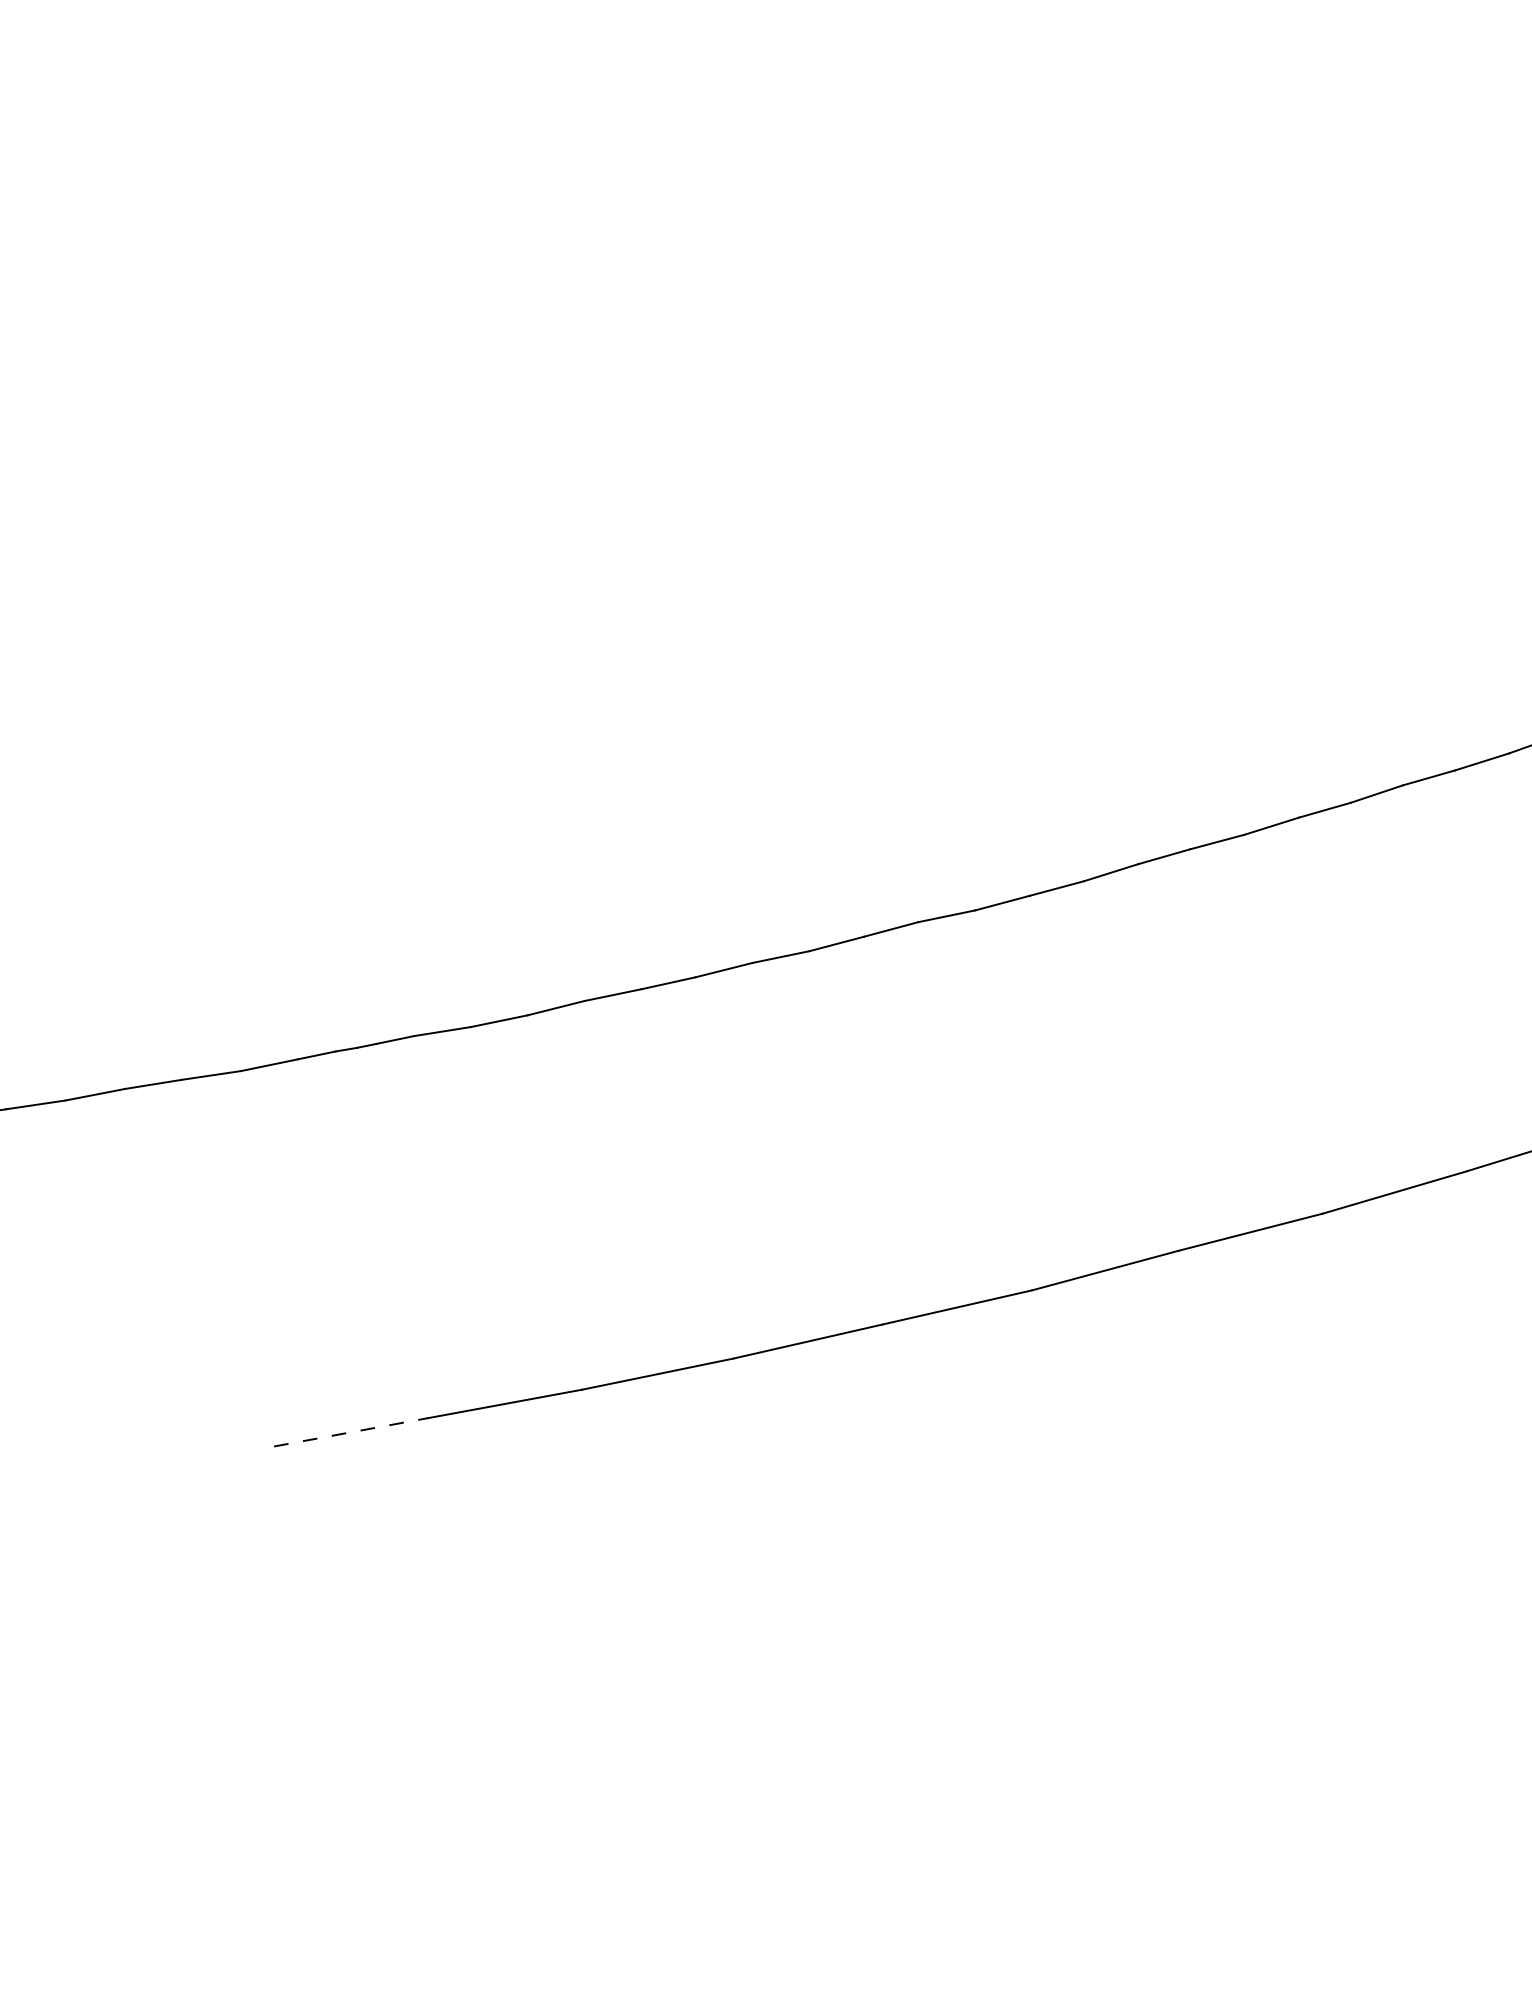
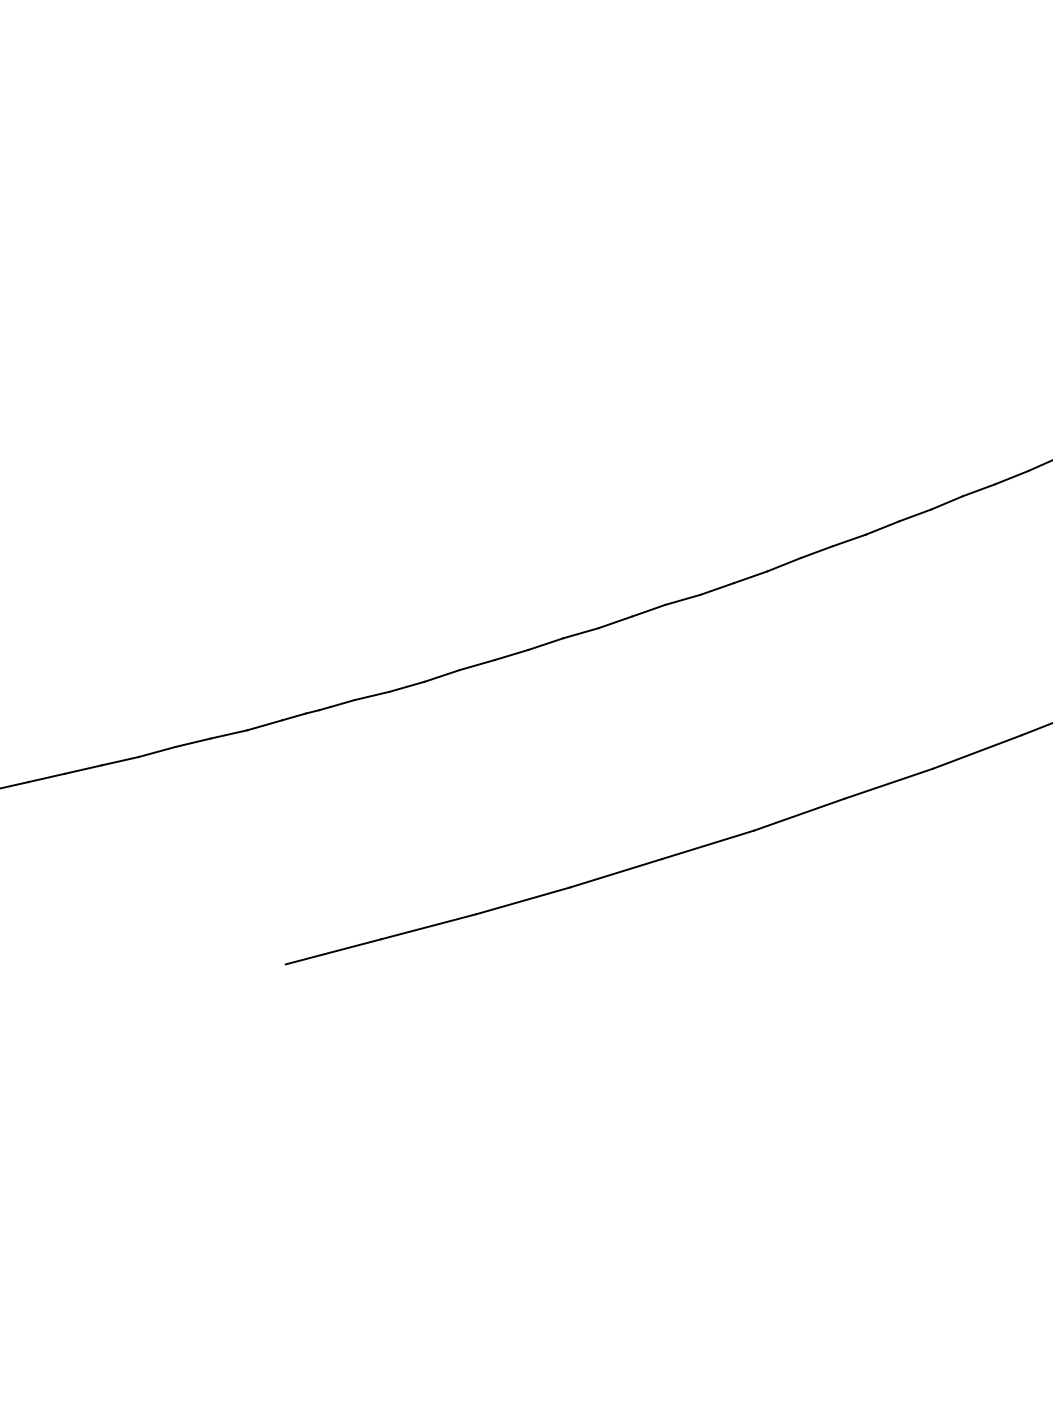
line: (351, 1431) -> (333, 951), dashed -> solid

